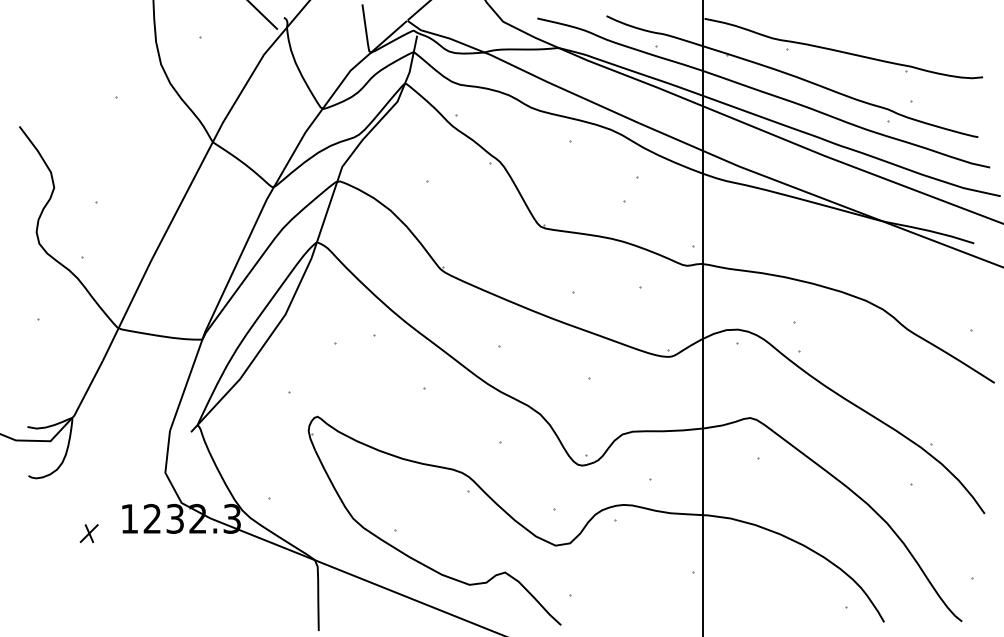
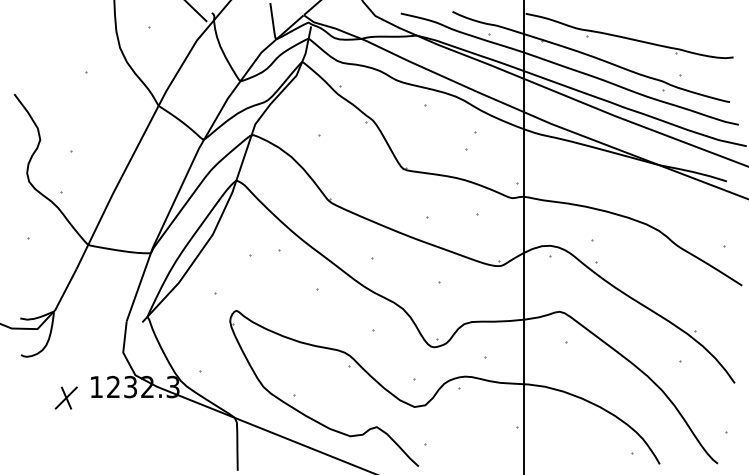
part: (89, 533) -> (66, 397), size x1.67

